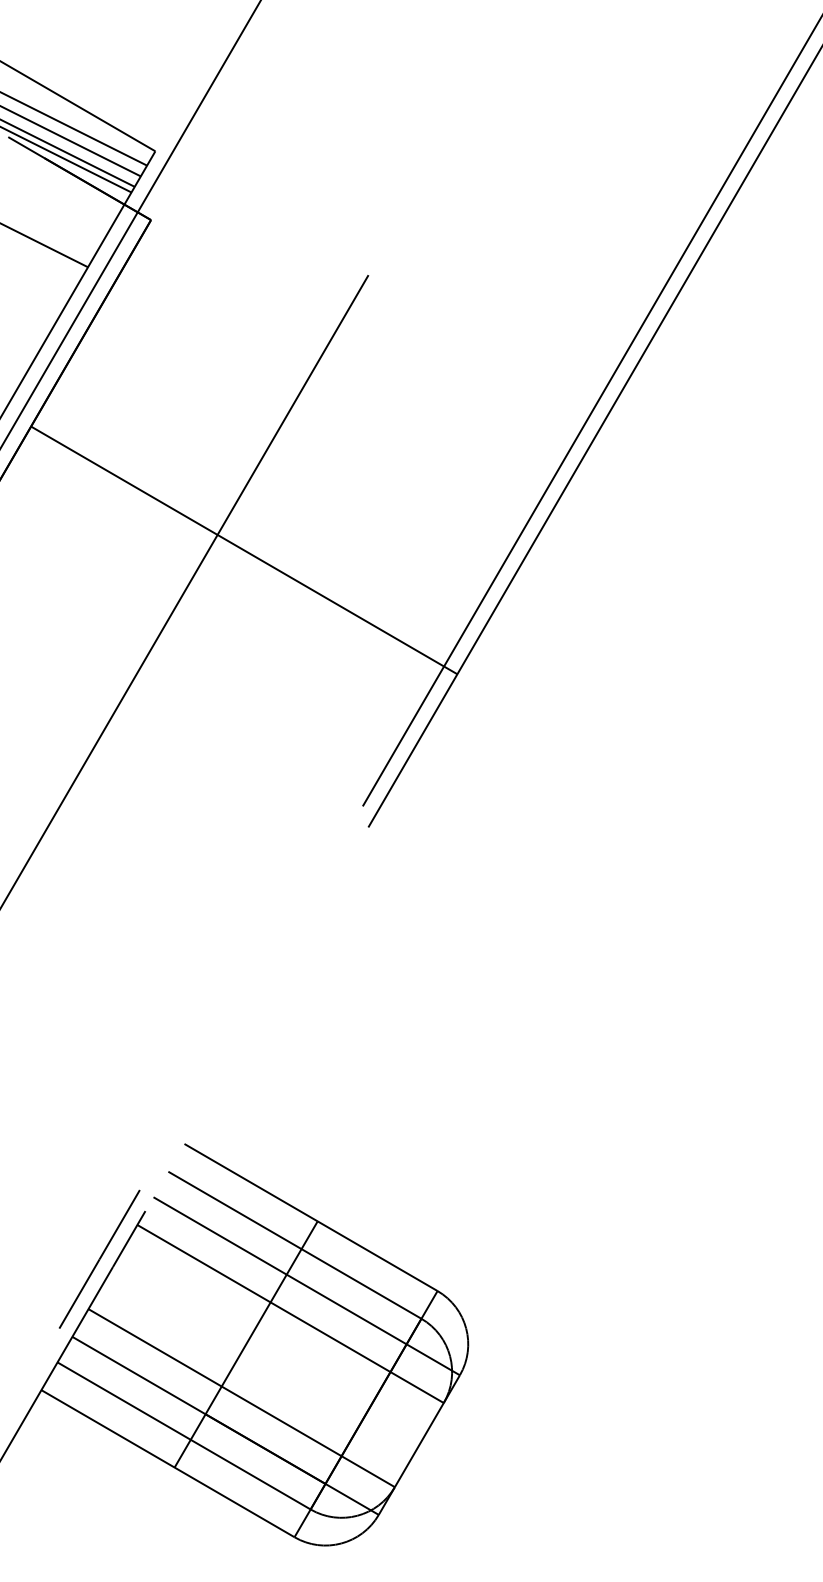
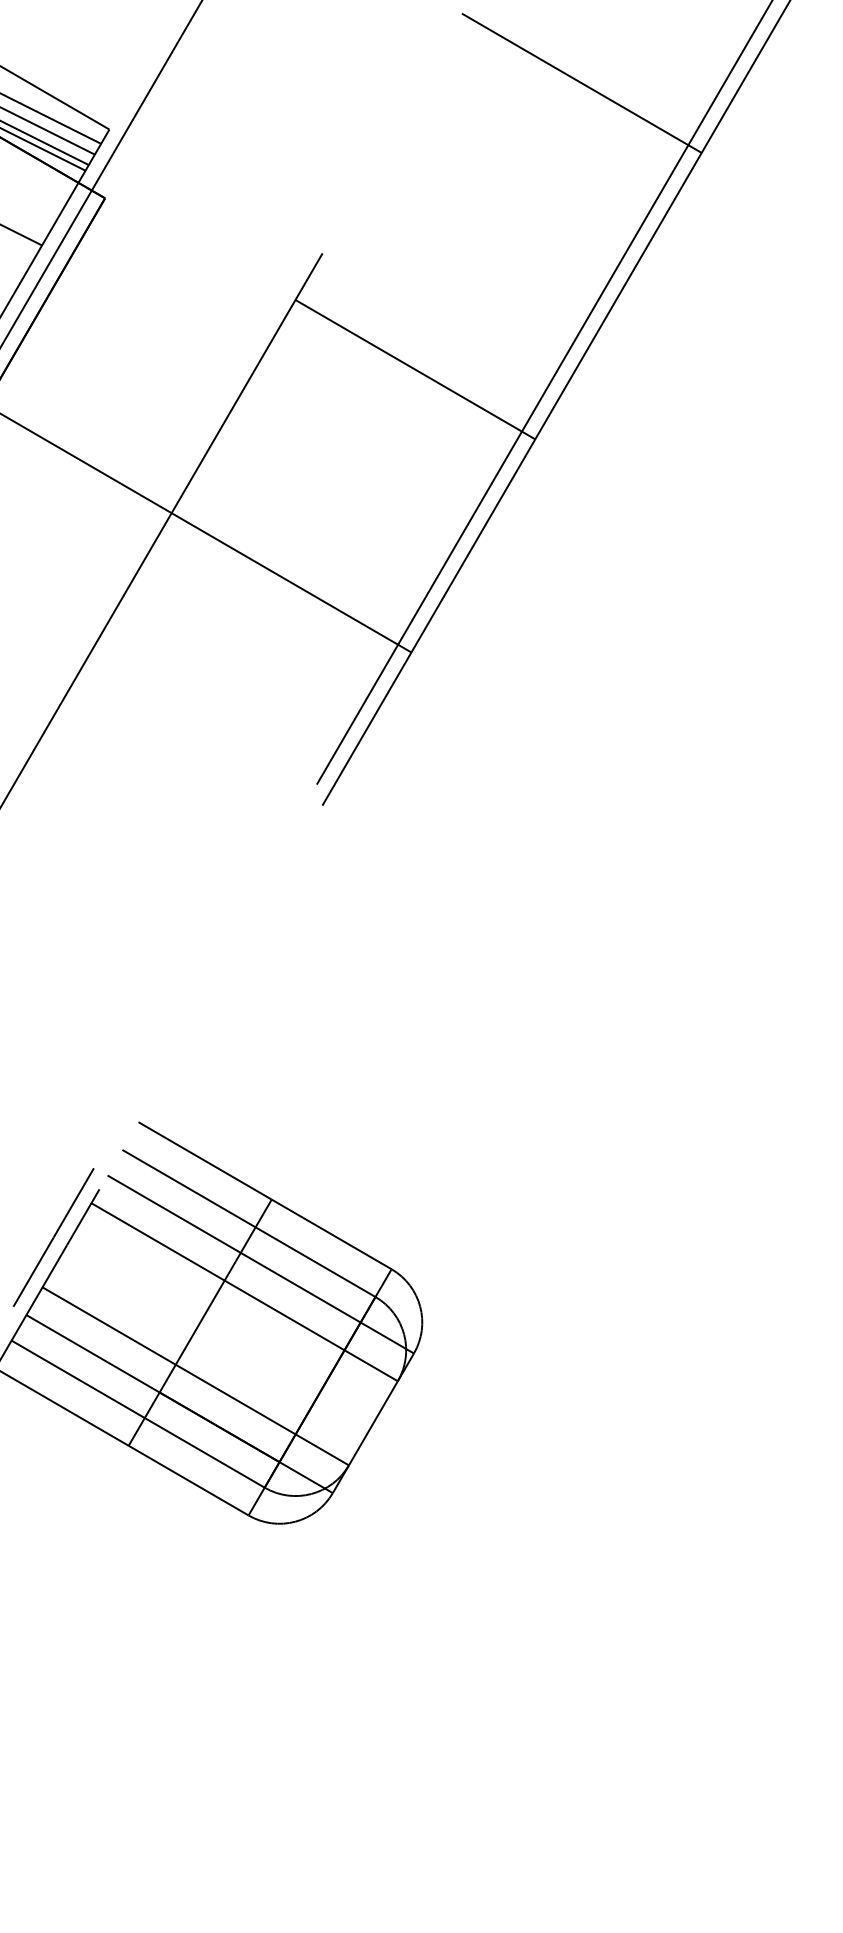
line: (627, 104) -> (581, 82), added
line: (461, 391) -> (415, 369), added

